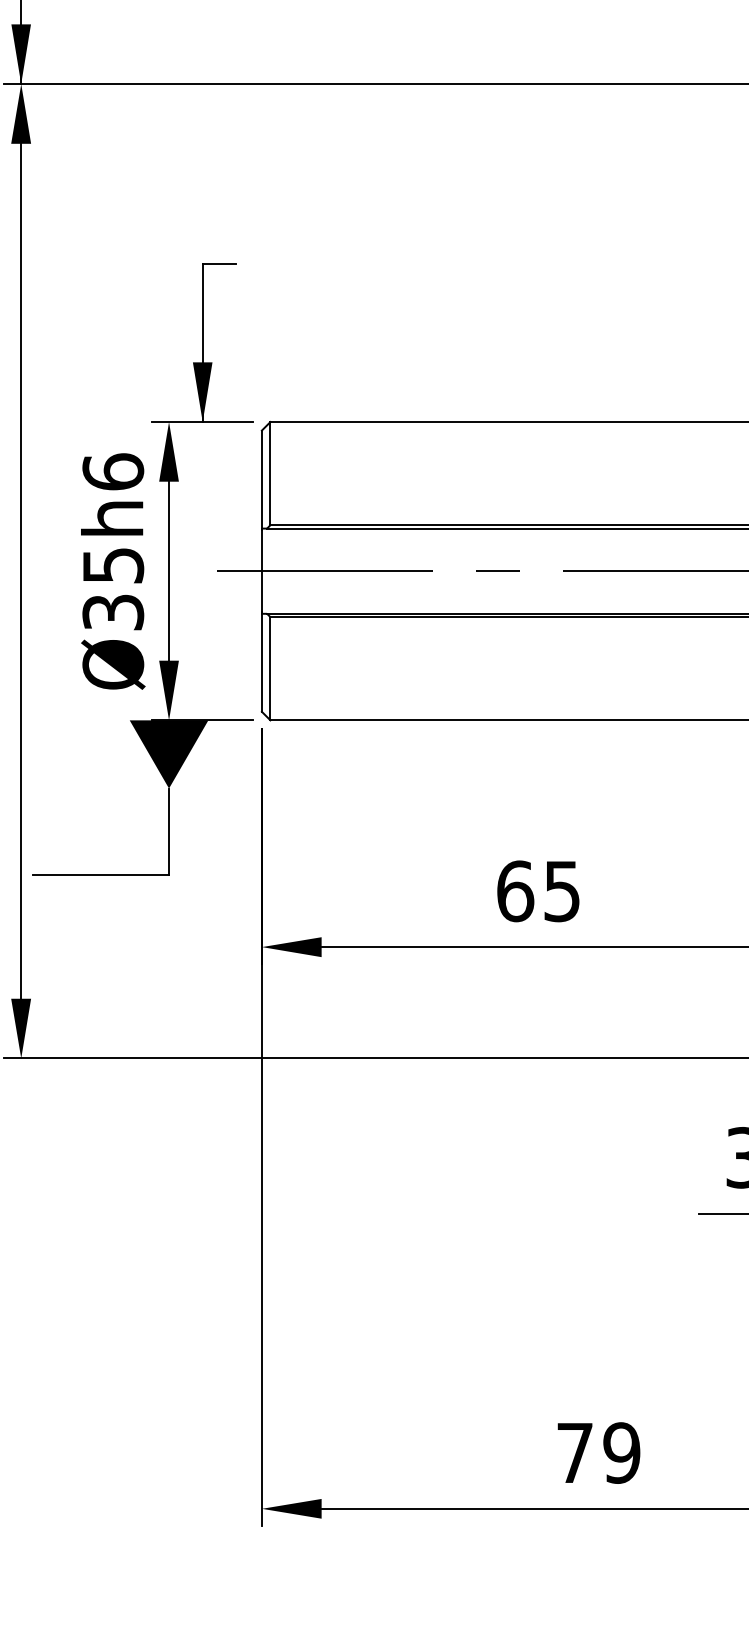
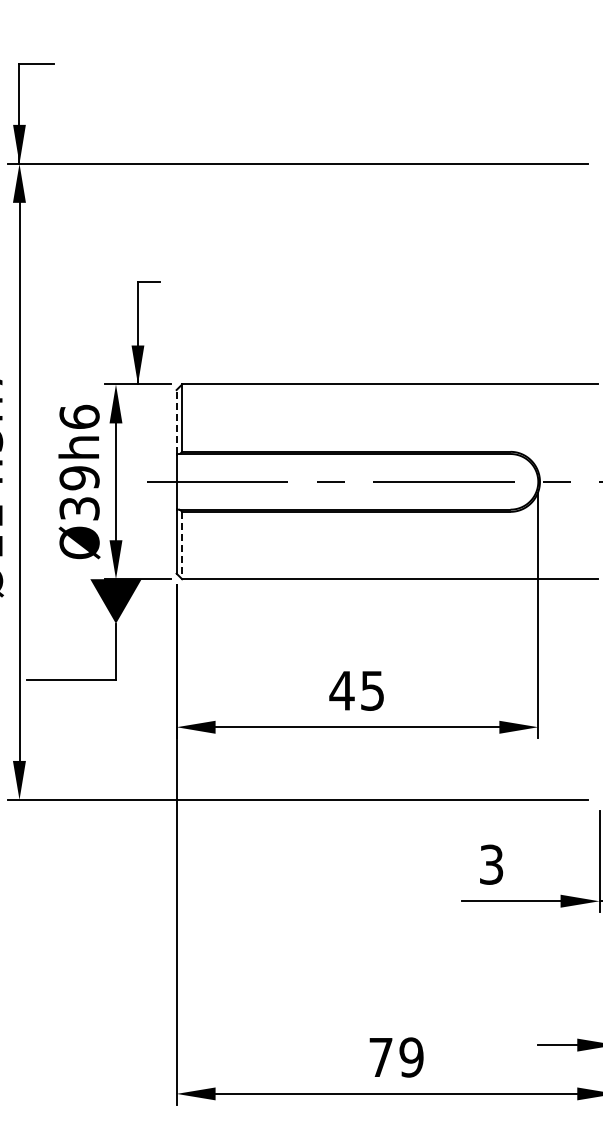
line: (261, 480) -> (176, 422), solid -> dashed
text: (113, 566) -> (79, 478), Ø35h6 -> Ø39h6
line: (270, 668) -> (182, 545), solid -> dashed
text: (514, 890) -> (341, 690), 65 -> 45

